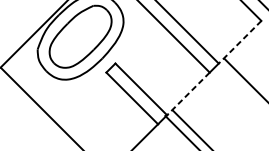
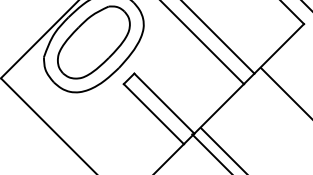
line: (239, 42) -> (278, 49), dashed -> solid
line: (187, 94) -> (218, 109), dashed -> solid

